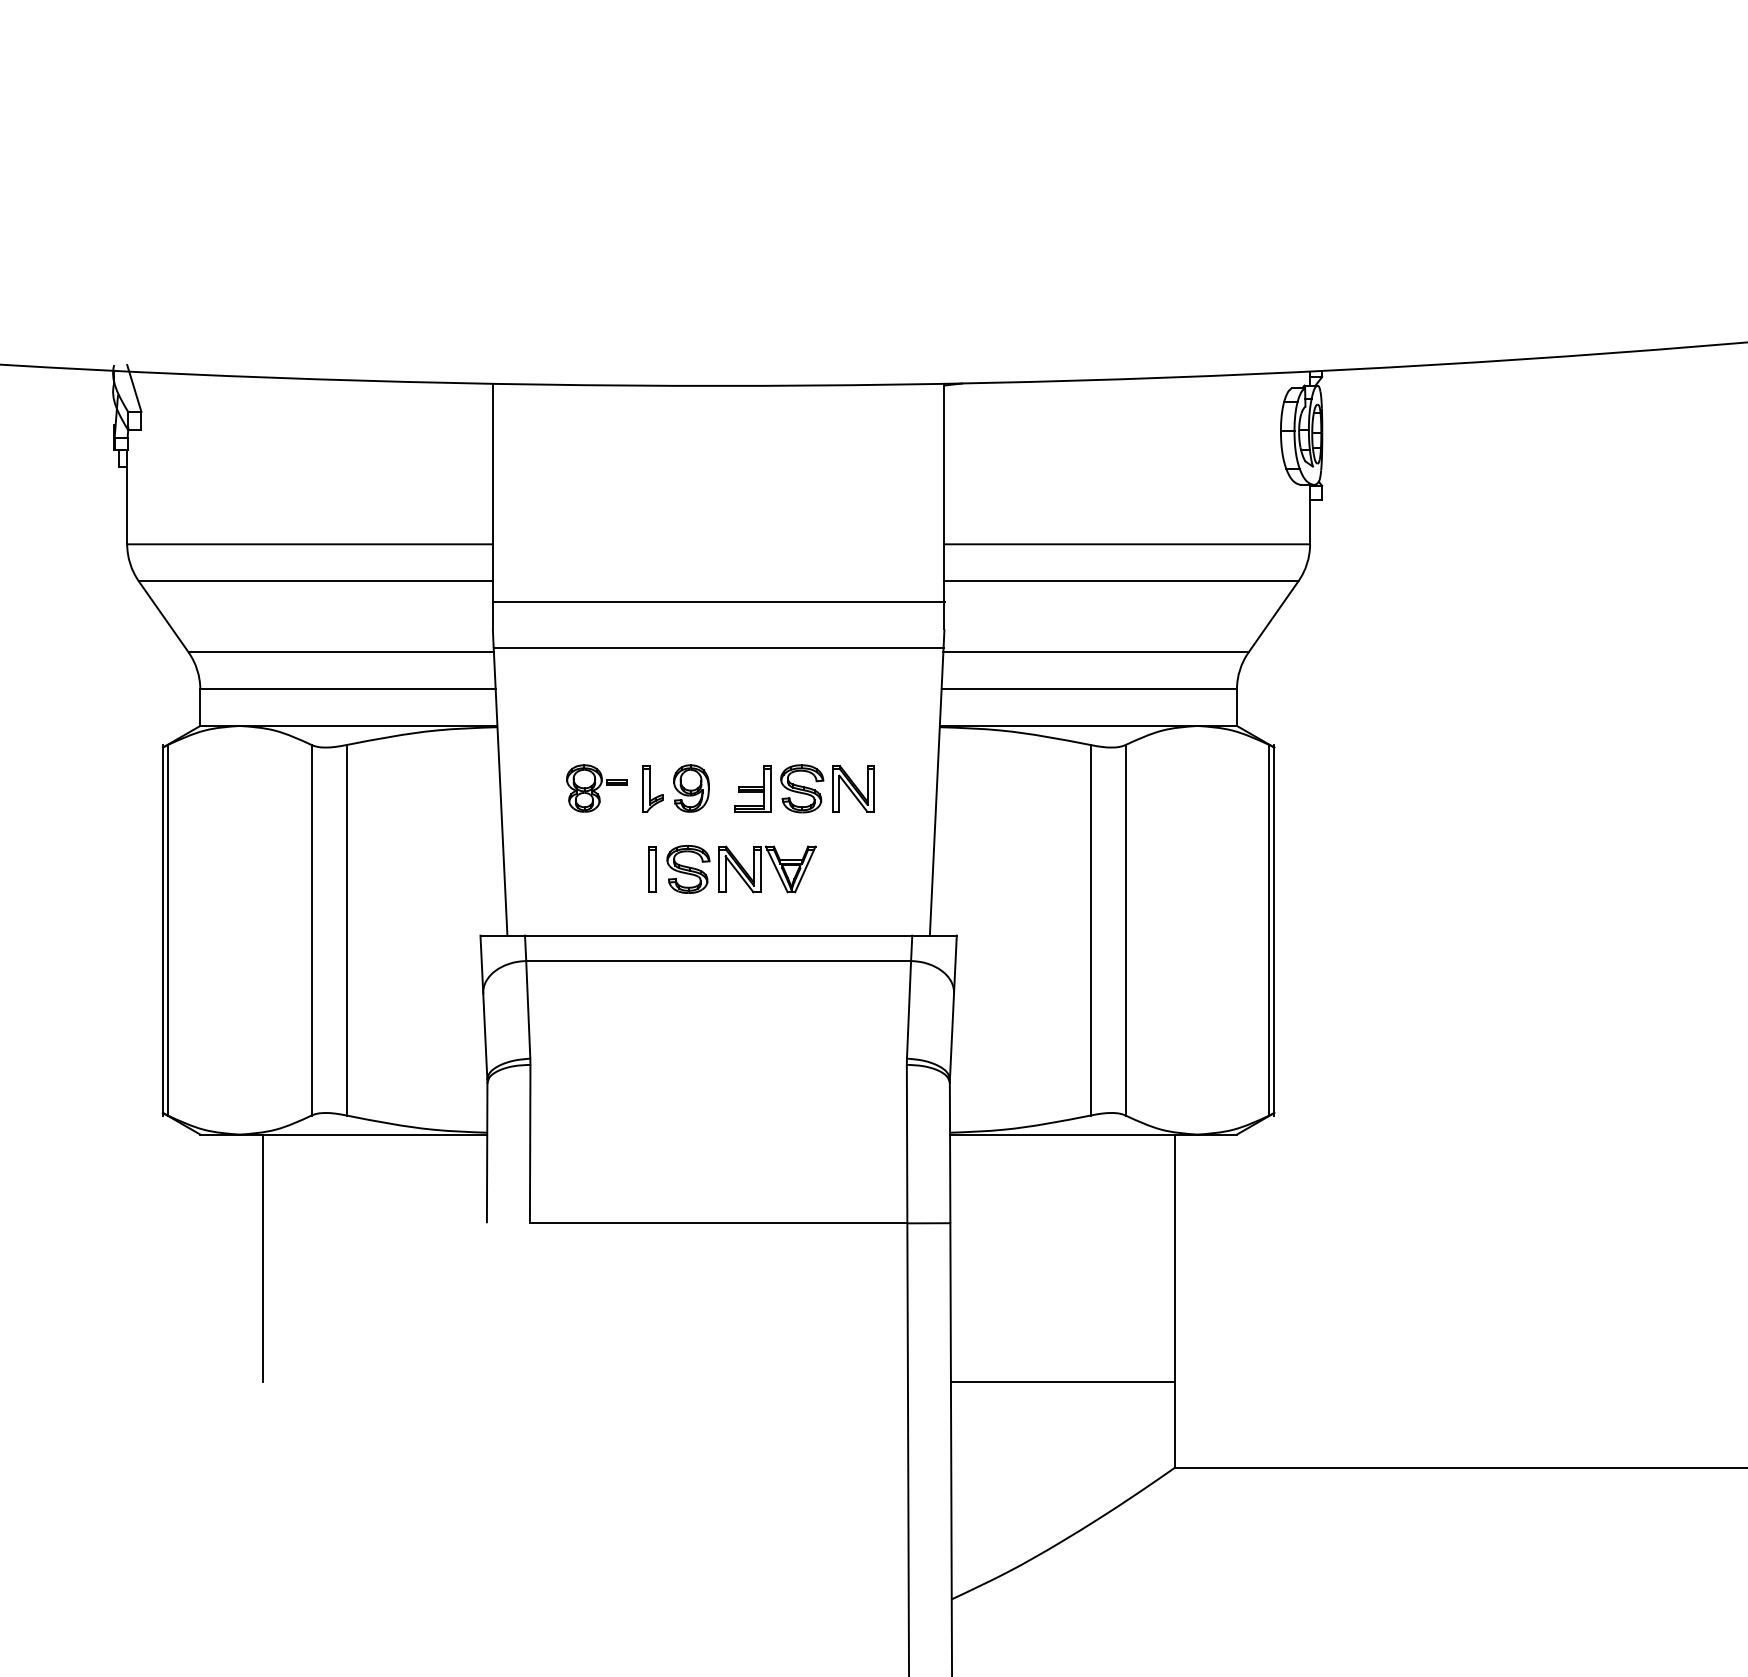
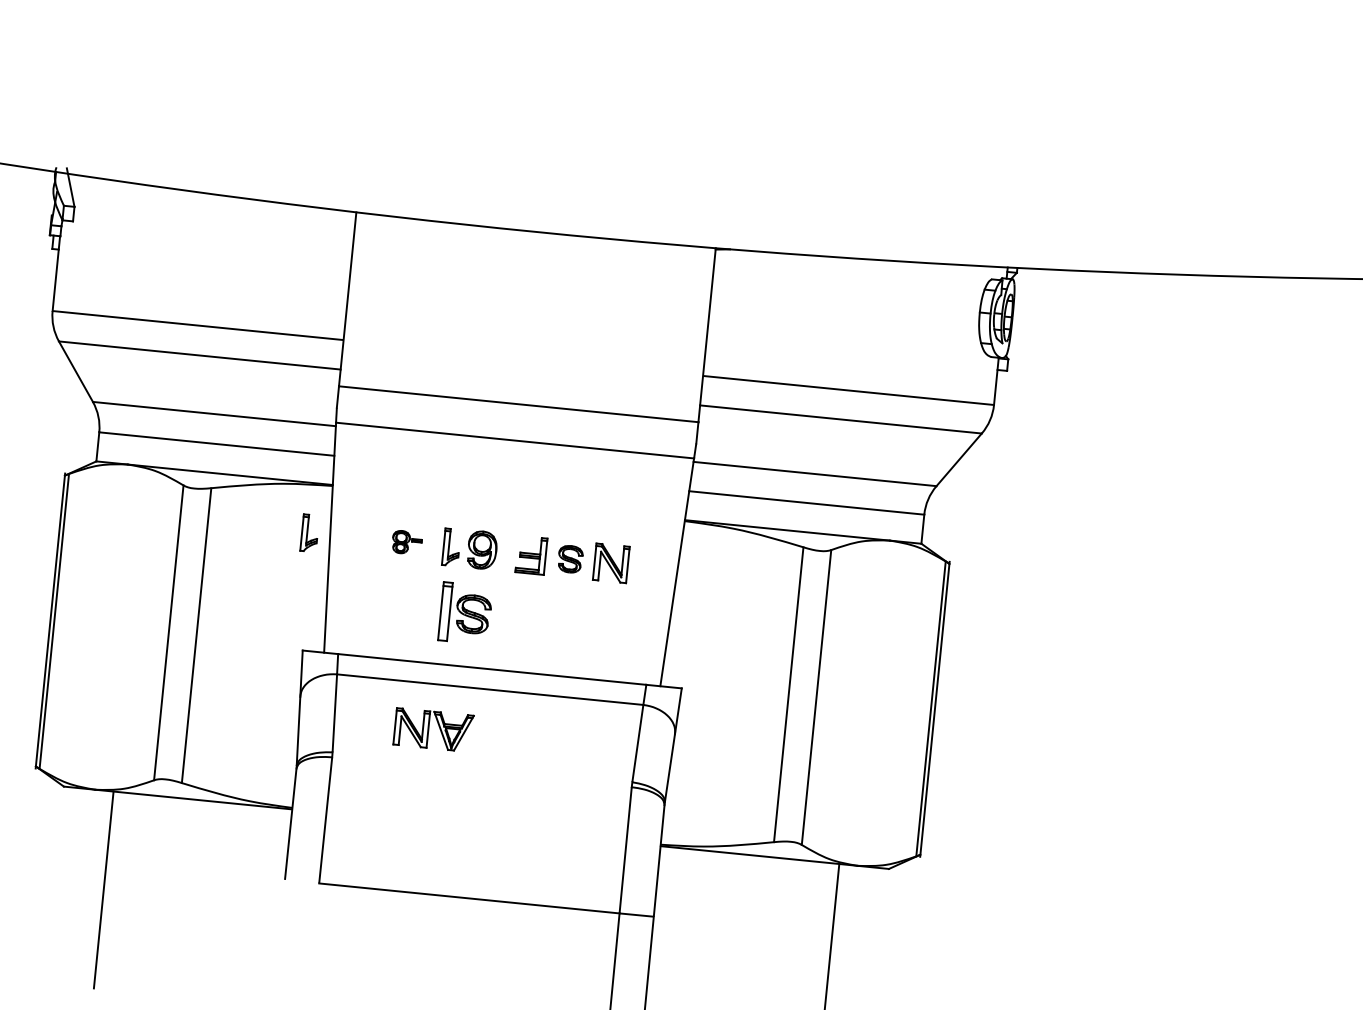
part: (474, 788) -> (309, 532), added
part: (596, 788) -> (406, 542), size x0.6
part: (802, 788) -> (570, 559), size x0.7
part: (652, 869) -> (444, 611), size x1.6
part: (767, 869) -> (433, 730), moved

